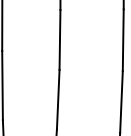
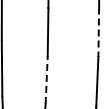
line: (122, 40) -> (98, 32), solid -> dashed
line: (58, 99) -> (46, 79), solid -> dashed

